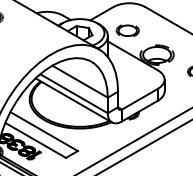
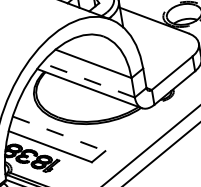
line: (74, 93) -> (89, 79), solid -> dashed
line: (44, 131) -> (59, 133), solid -> dashed

